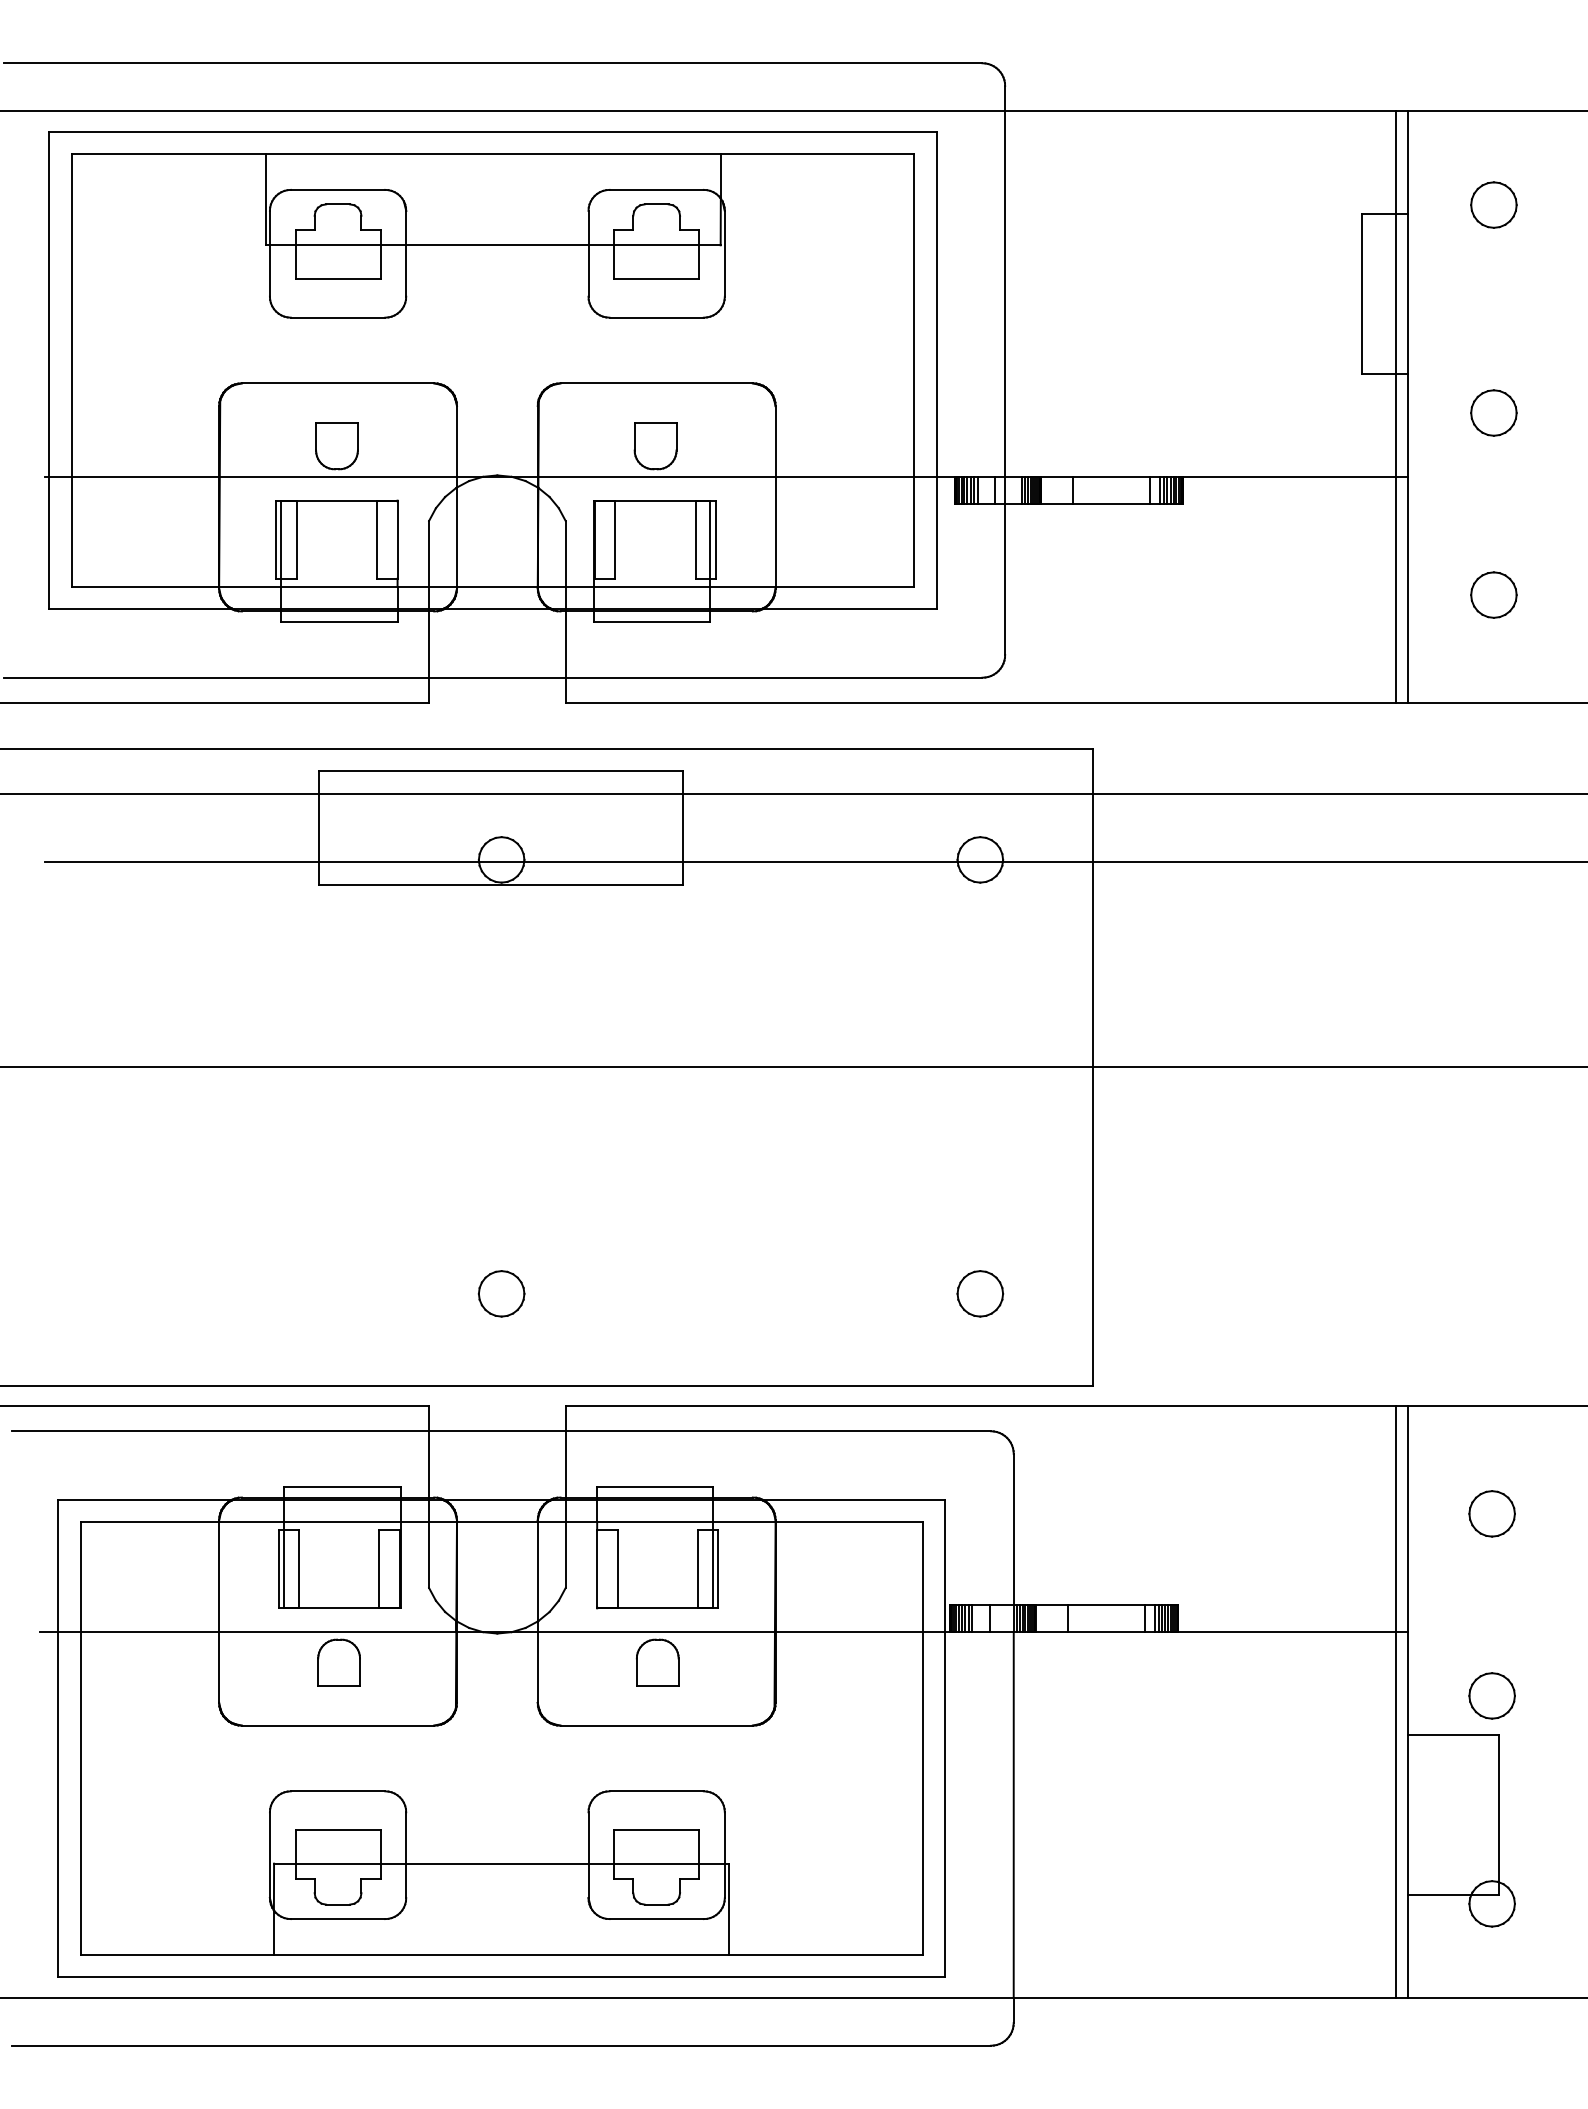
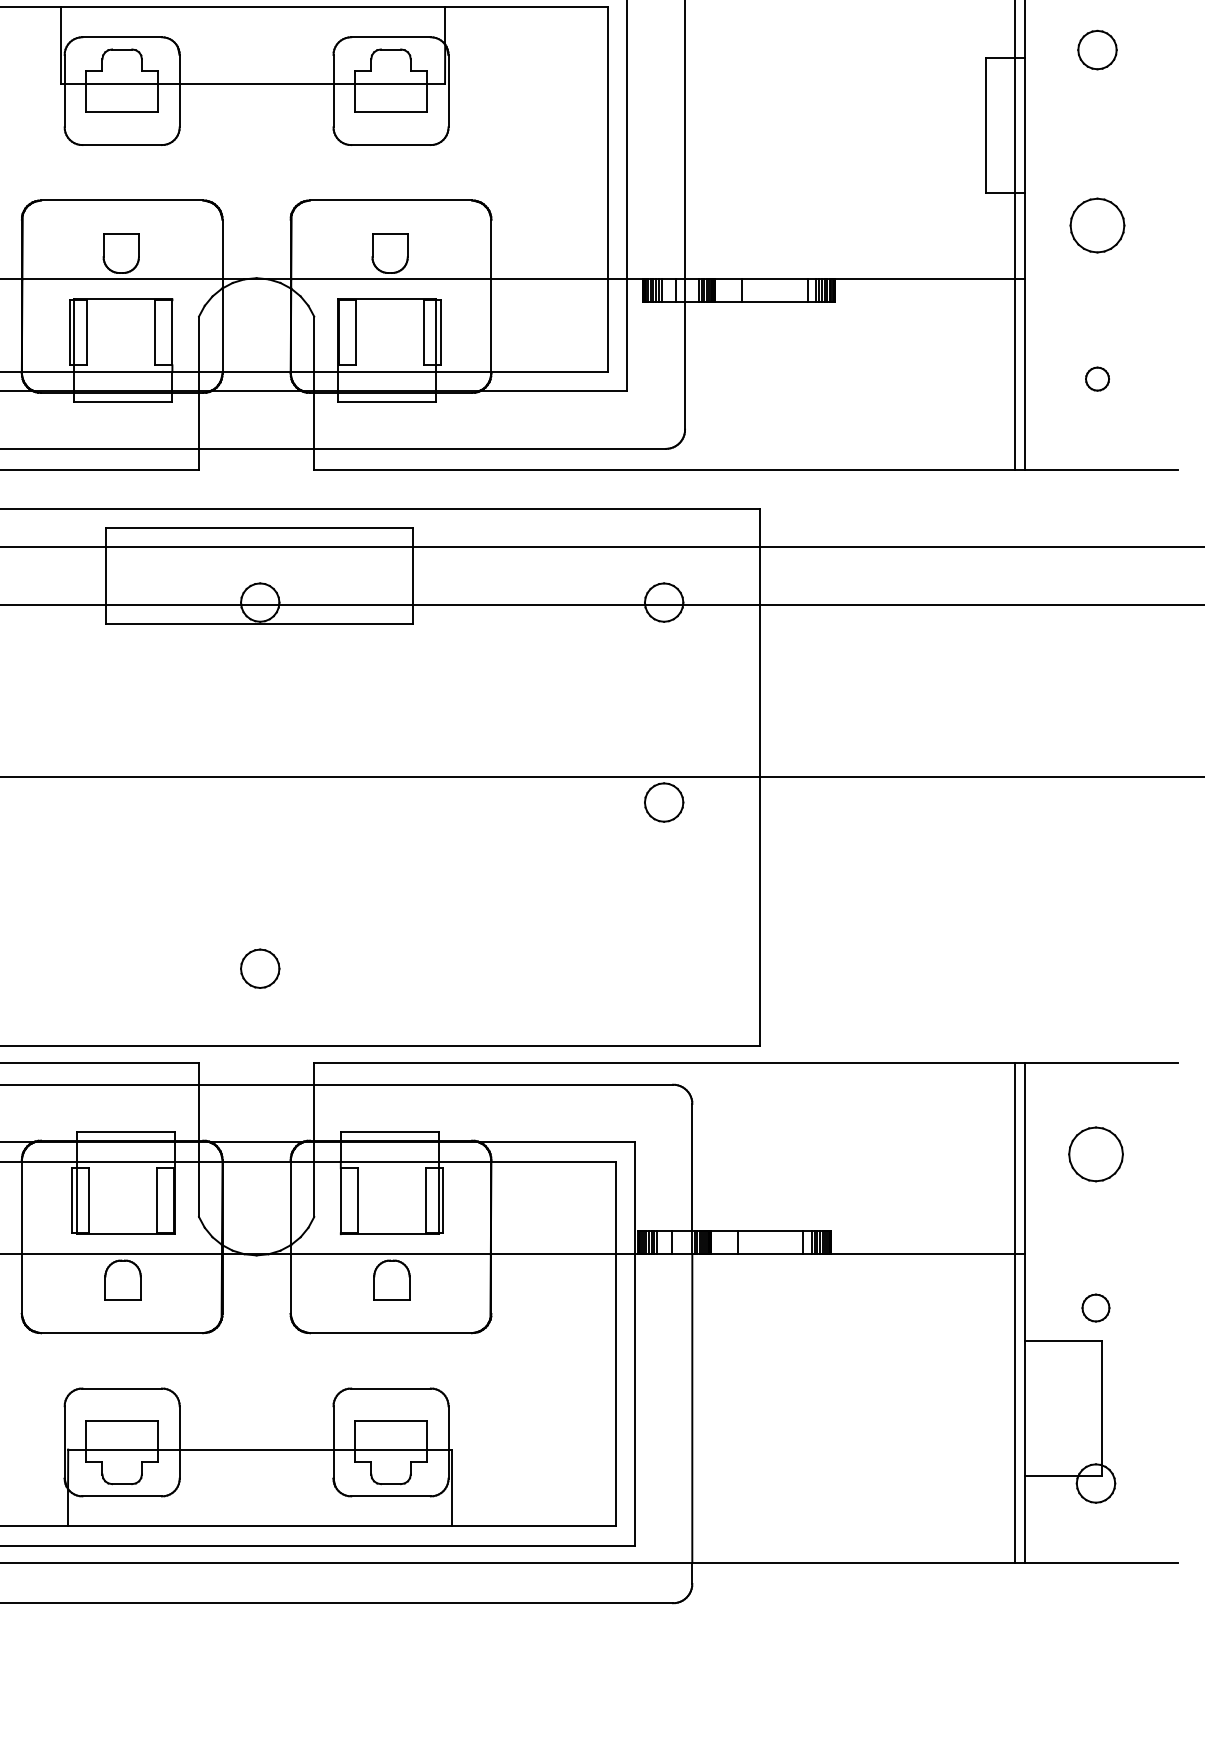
part: (1493, 412) -> (1097, 225), size x1.4
part: (1493, 594) -> (1097, 378), size x0.6
part: (980, 1293) -> (664, 802), moved
part: (1491, 1513) -> (1095, 1154), size x1.4
part: (1491, 1695) -> (1095, 1307), size x0.7

